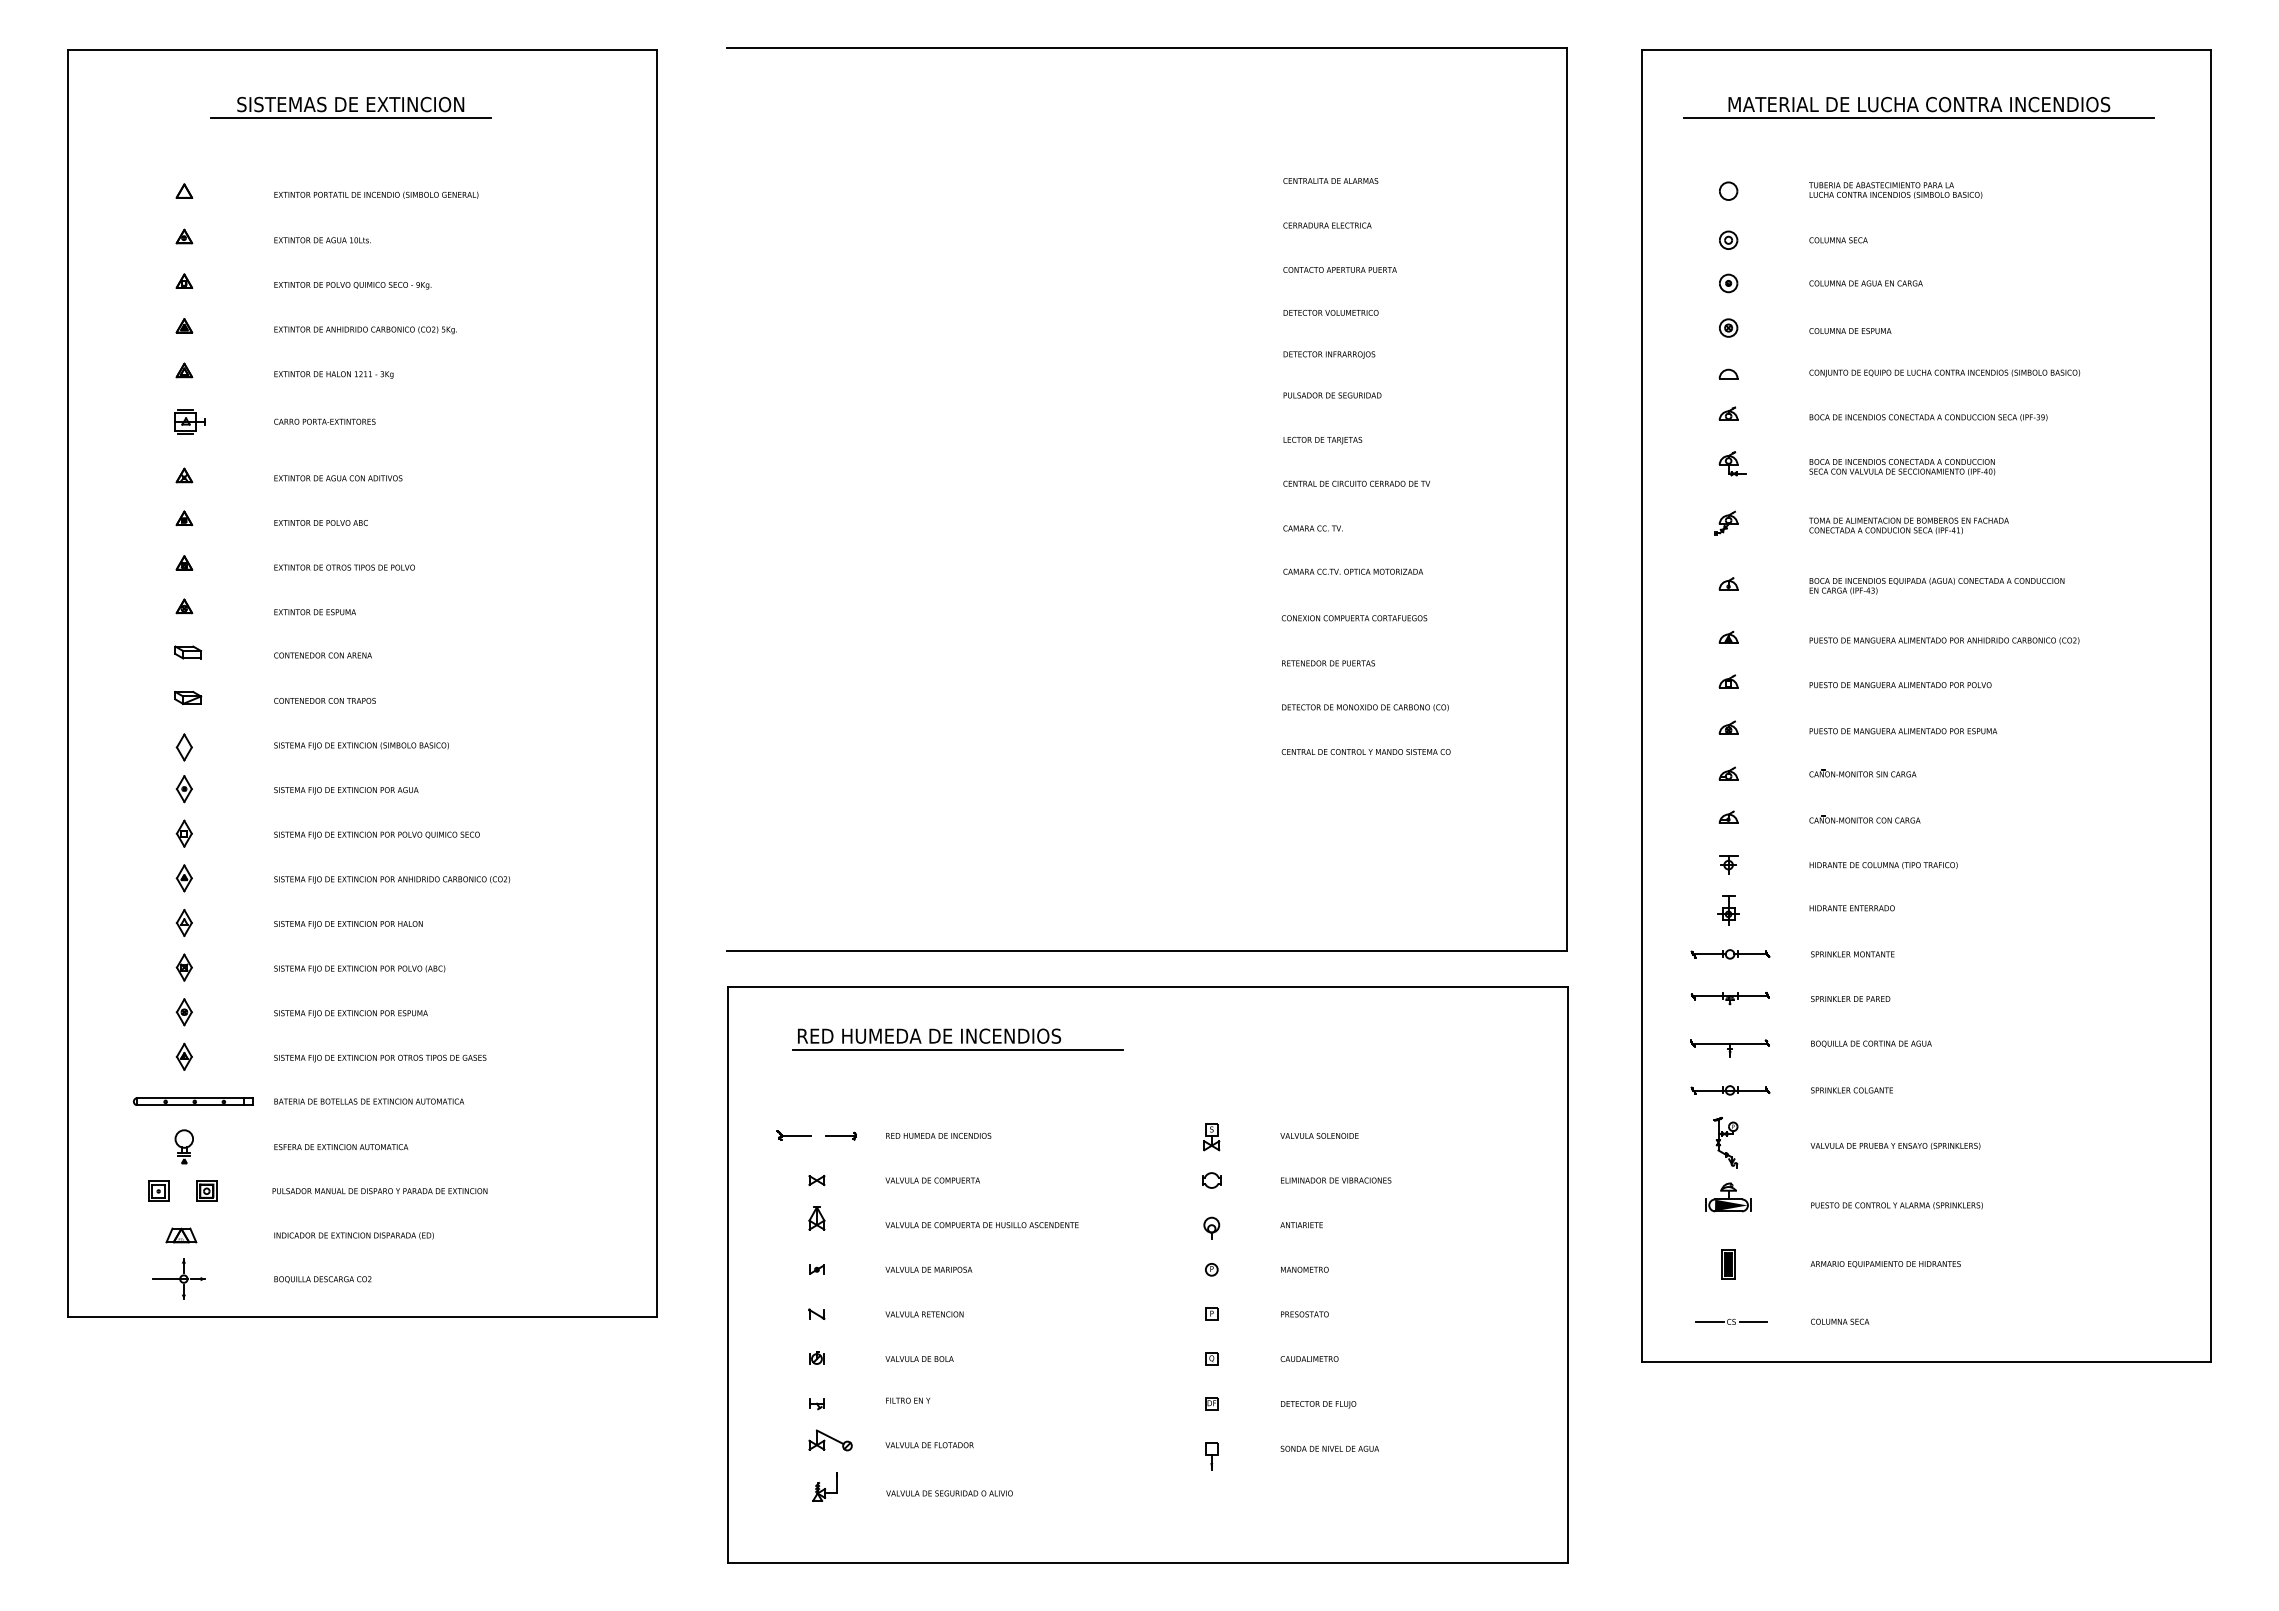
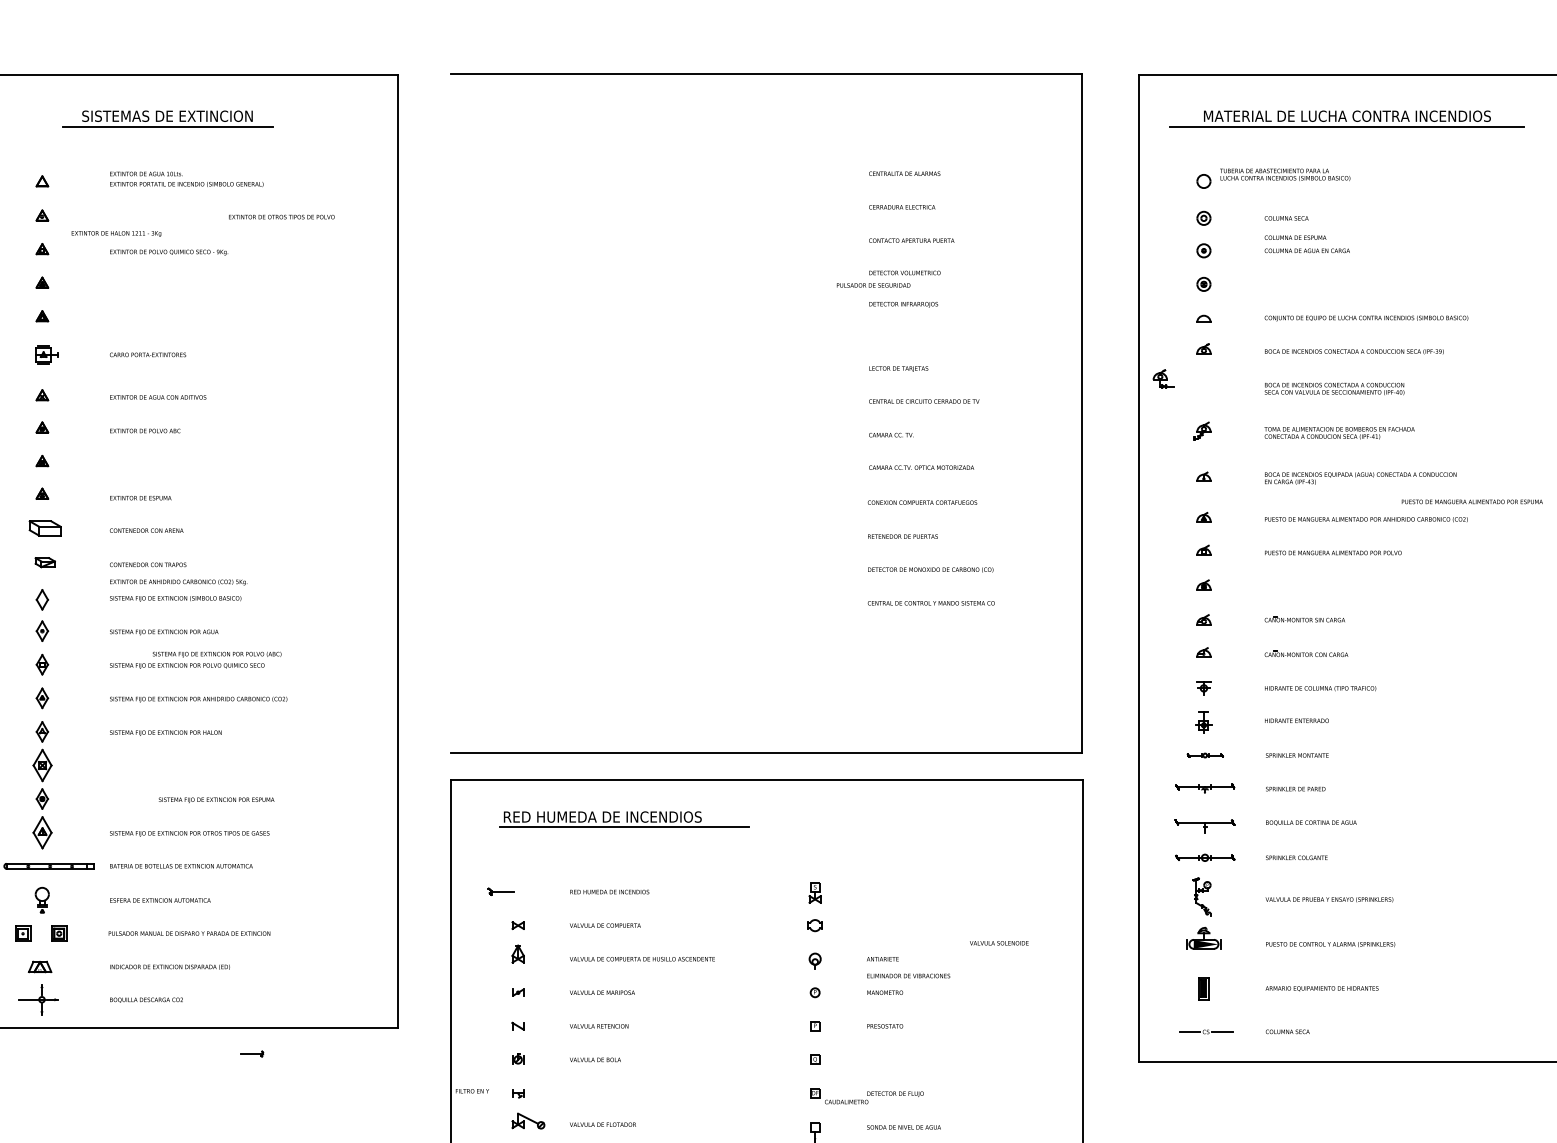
text: (1895, 190) -> (1285, 174), moved
text: (322, 240) -> (146, 174), moved
text: (365, 330) -> (178, 582), moved
text: (1850, 330) -> (1295, 237), moved
text: (333, 374) -> (116, 233), moved
text: (1332, 395) -> (873, 285), moved
part: (1732, 463) -> (1163, 378), moved
text: (344, 567) -> (281, 217), moved
part: (188, 652) -> (45, 528), size x1.6
text: (1903, 731) -> (1472, 502), moved
part: (1730, 954) -> (1205, 755), size x0.6
part: (183, 967) -> (41, 765), size x1.6
text: (359, 969) -> (216, 654), moved
text: (350, 1013) -> (216, 799), moved
part: (183, 1056) -> (41, 832), size x1.6
part: (840, 1135) -> (251, 1053), moved
text: (1319, 1135) -> (999, 942), moved
text: (1336, 1180) -> (908, 975), moved
text: (1309, 1359) -> (846, 1102), moved
text: (907, 1400) -> (471, 1091), moved

